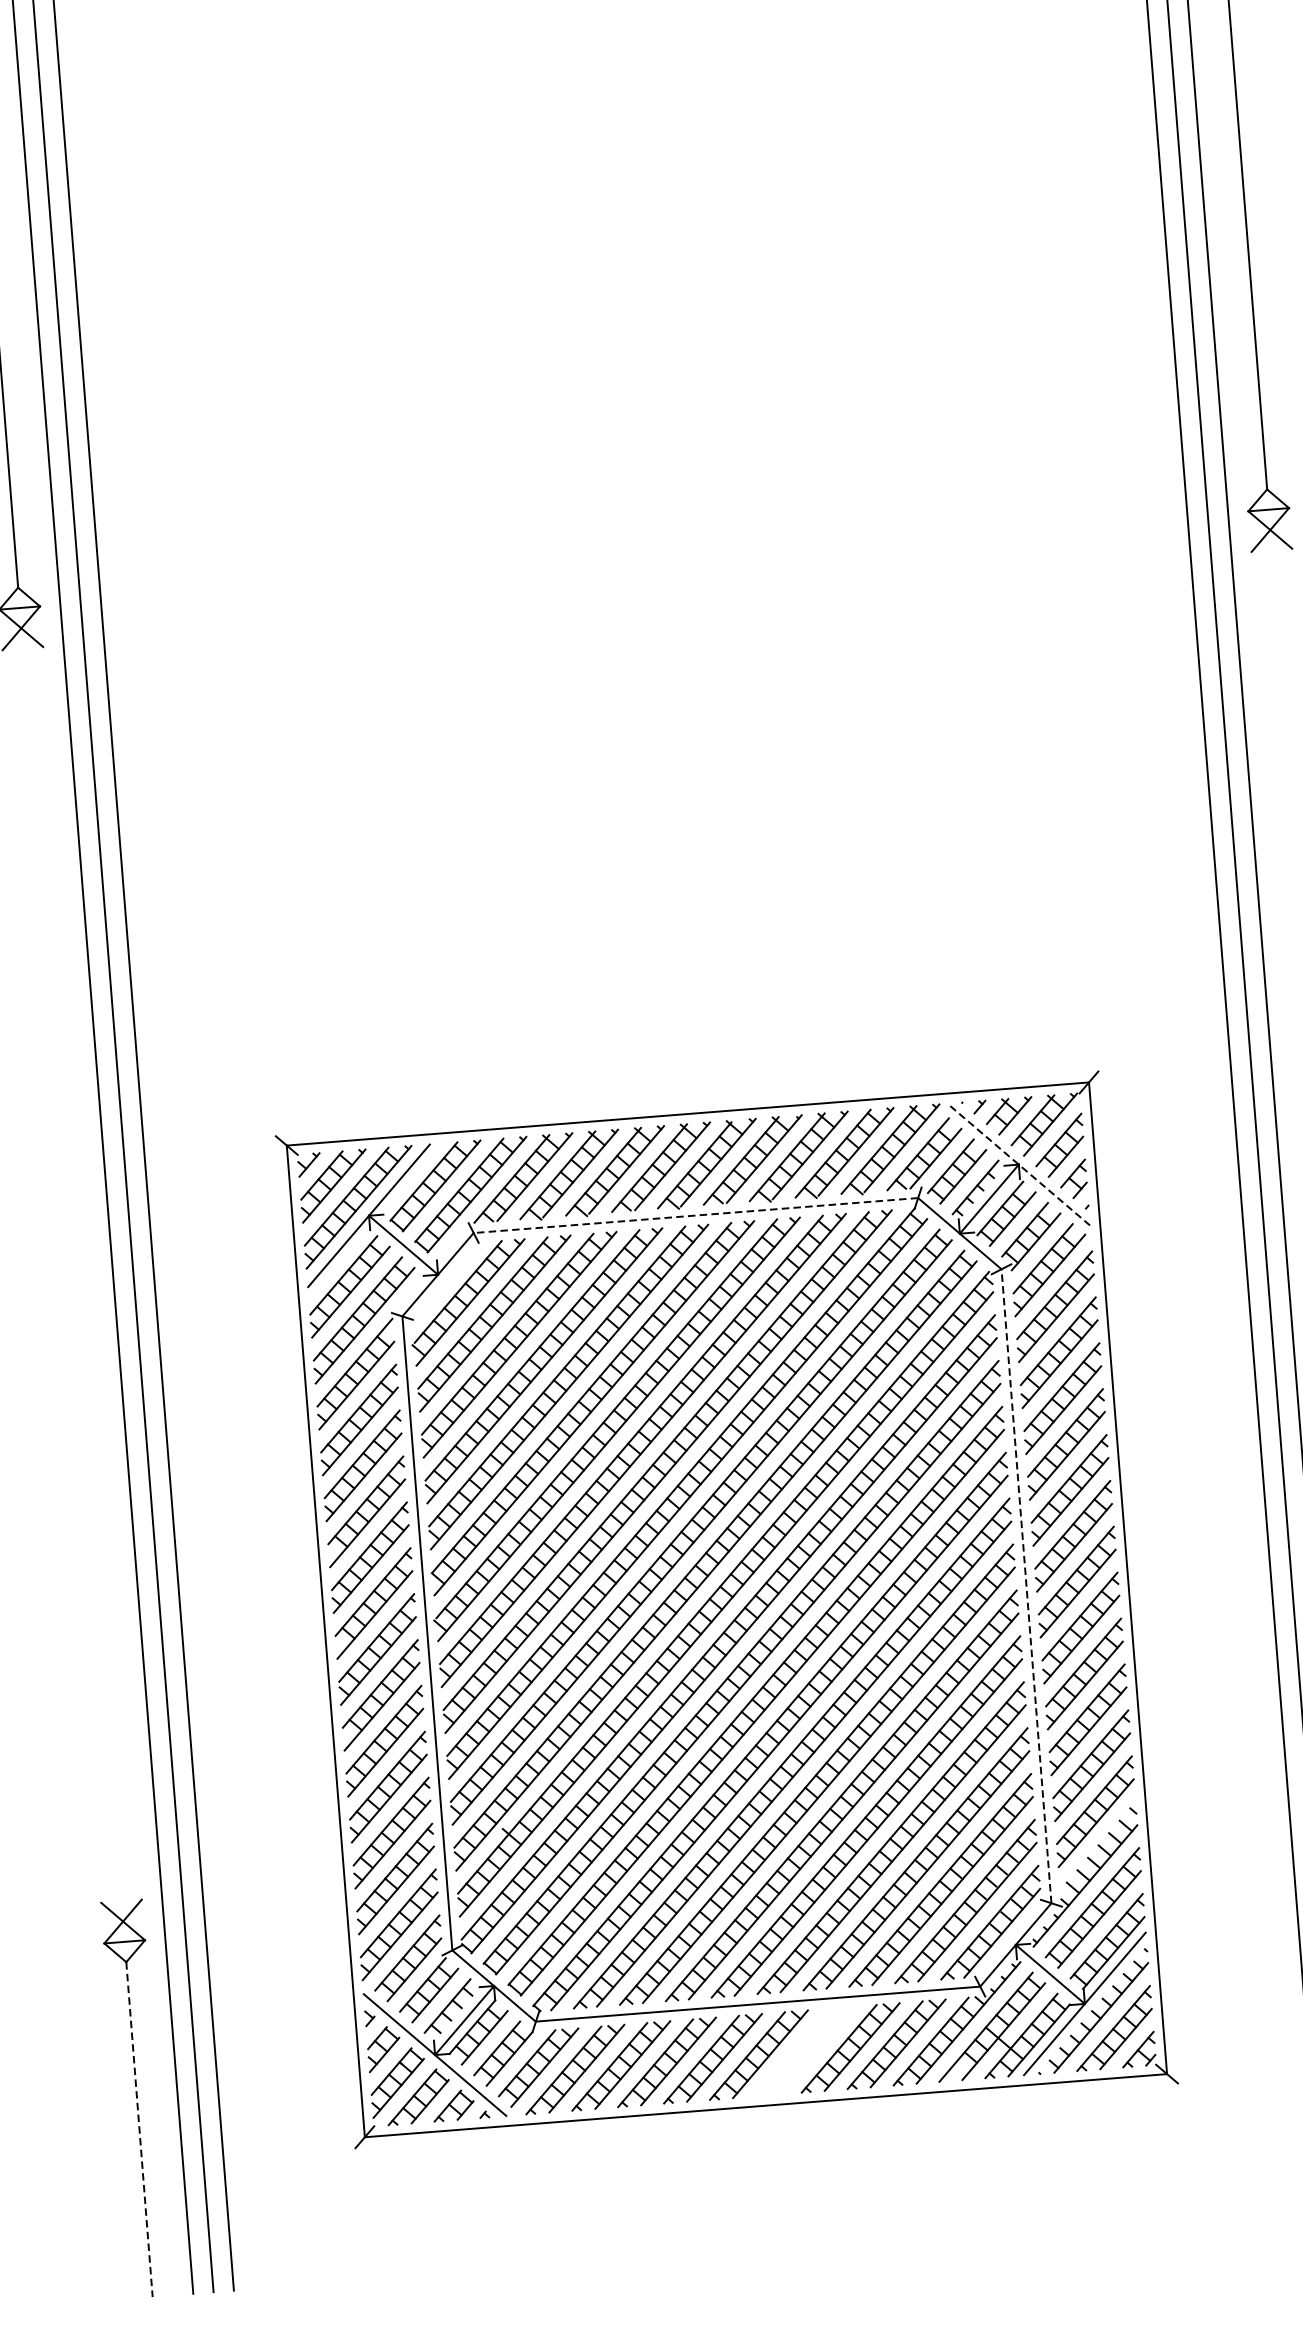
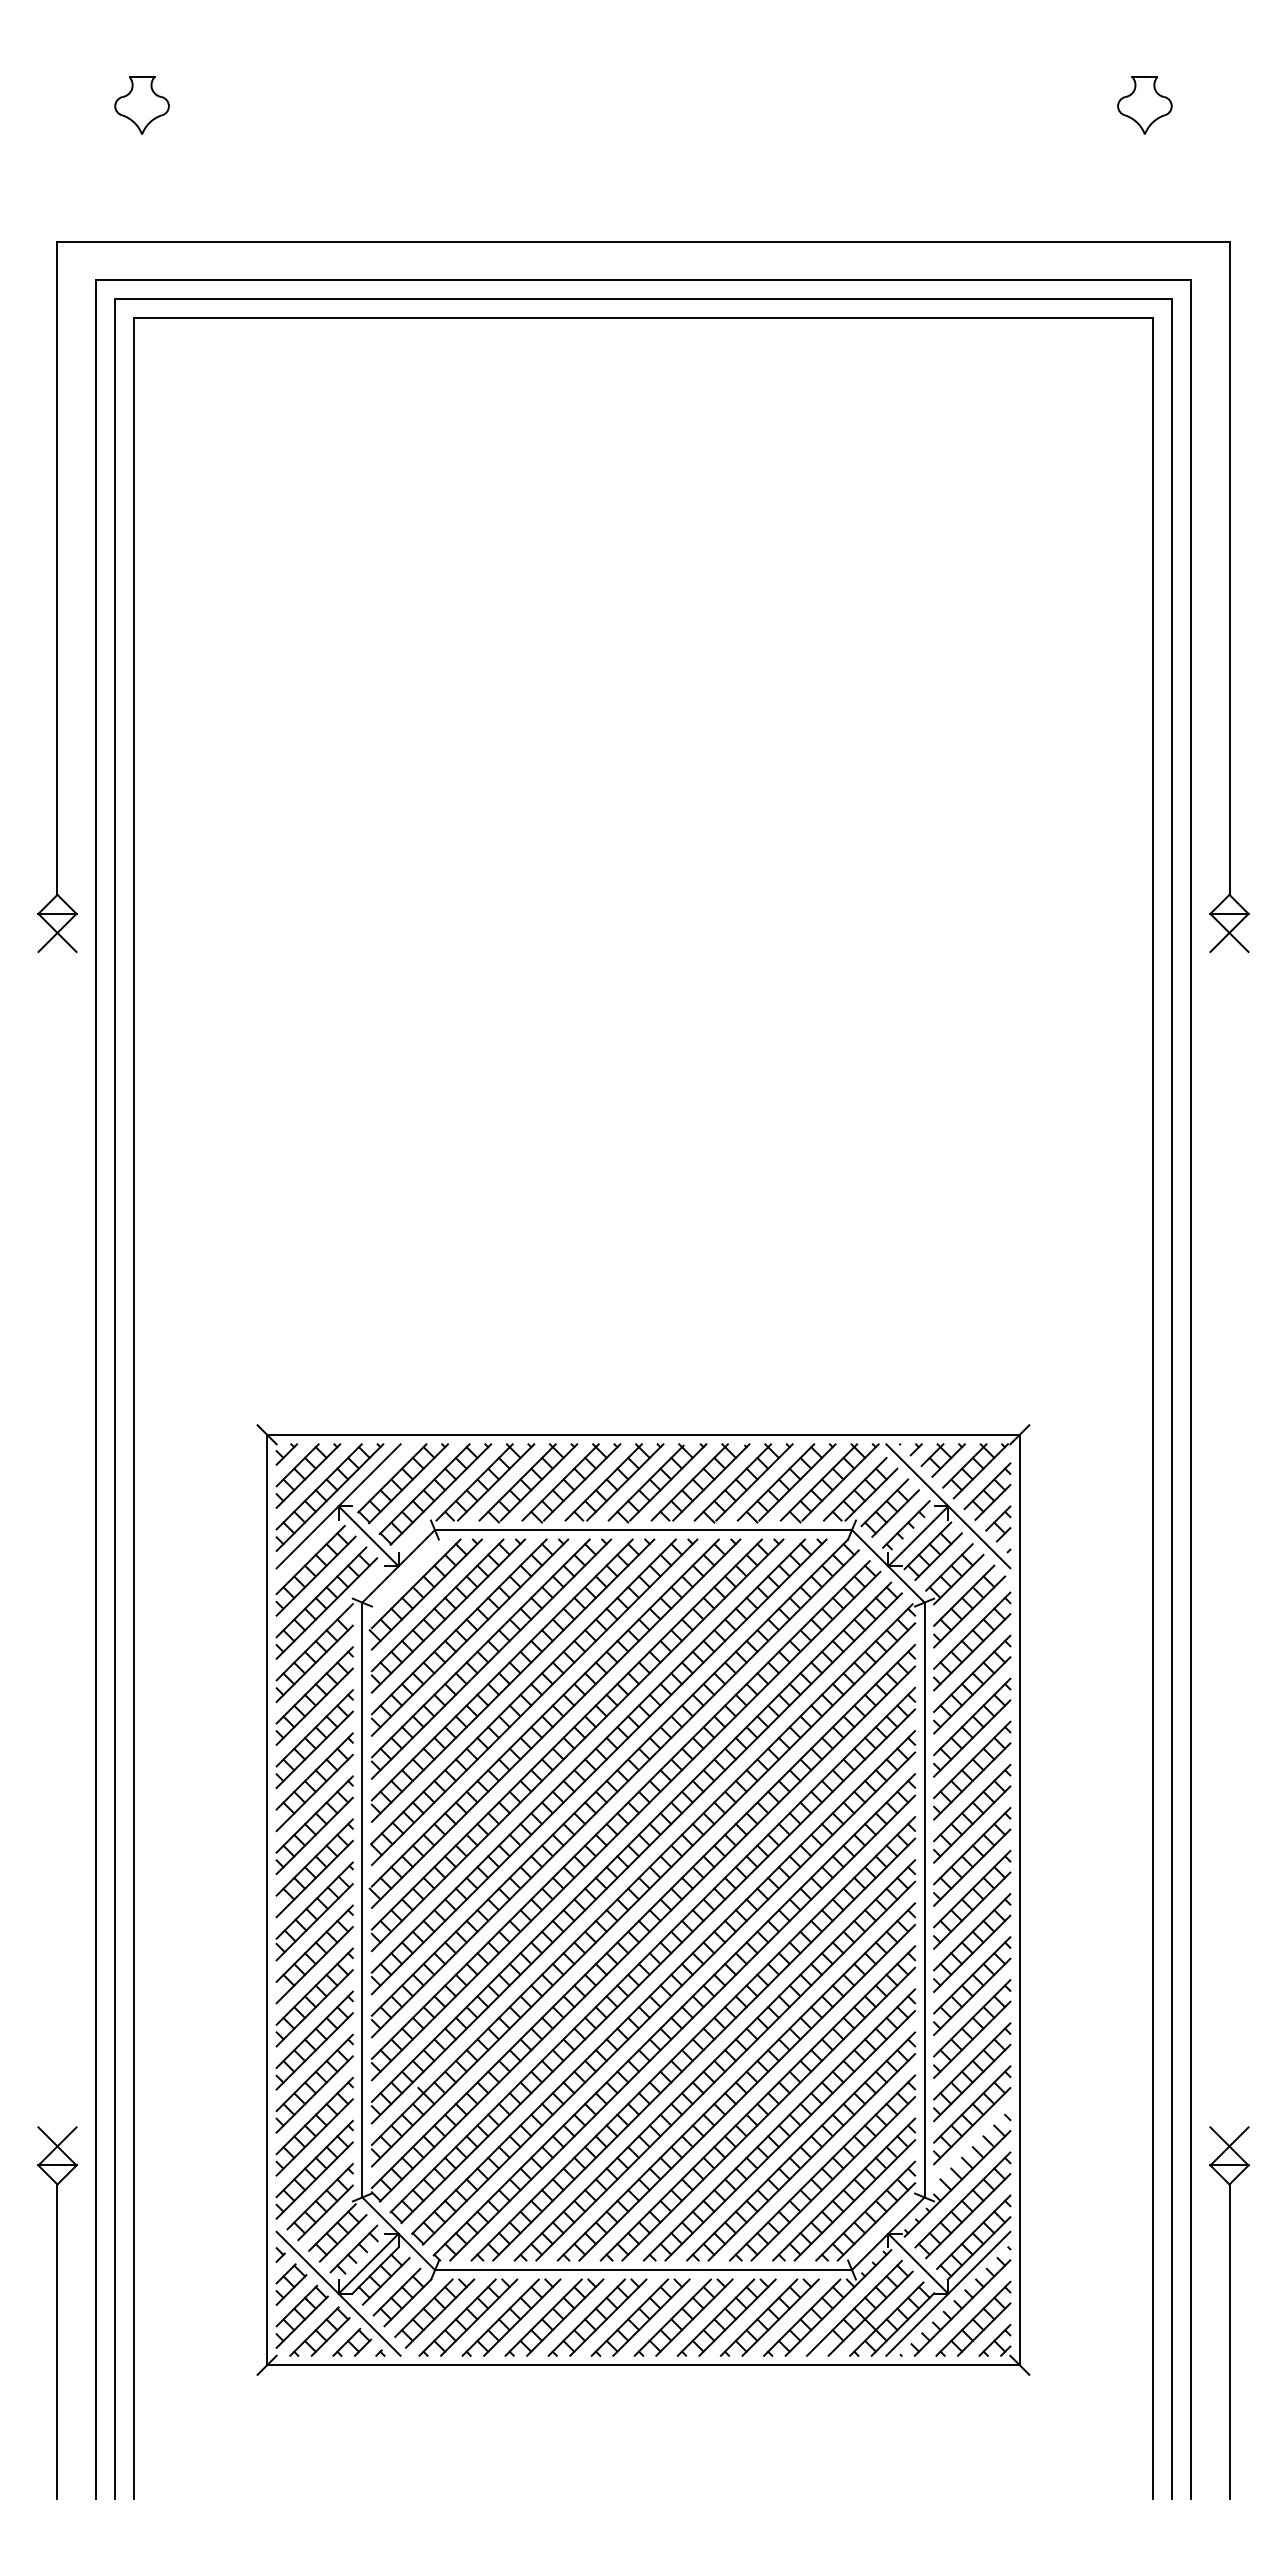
line: (1019, 1164) -> (948, 1506), dashed -> solid
line: (695, 1216) -> (643, 1530), dashed -> solid
line: (1026, 1585) -> (924, 1899), dashed -> solid
part: (804, 2051) -> (683, 2317), added
line: (139, 2130) -> (57, 2342), dashed -> solid

